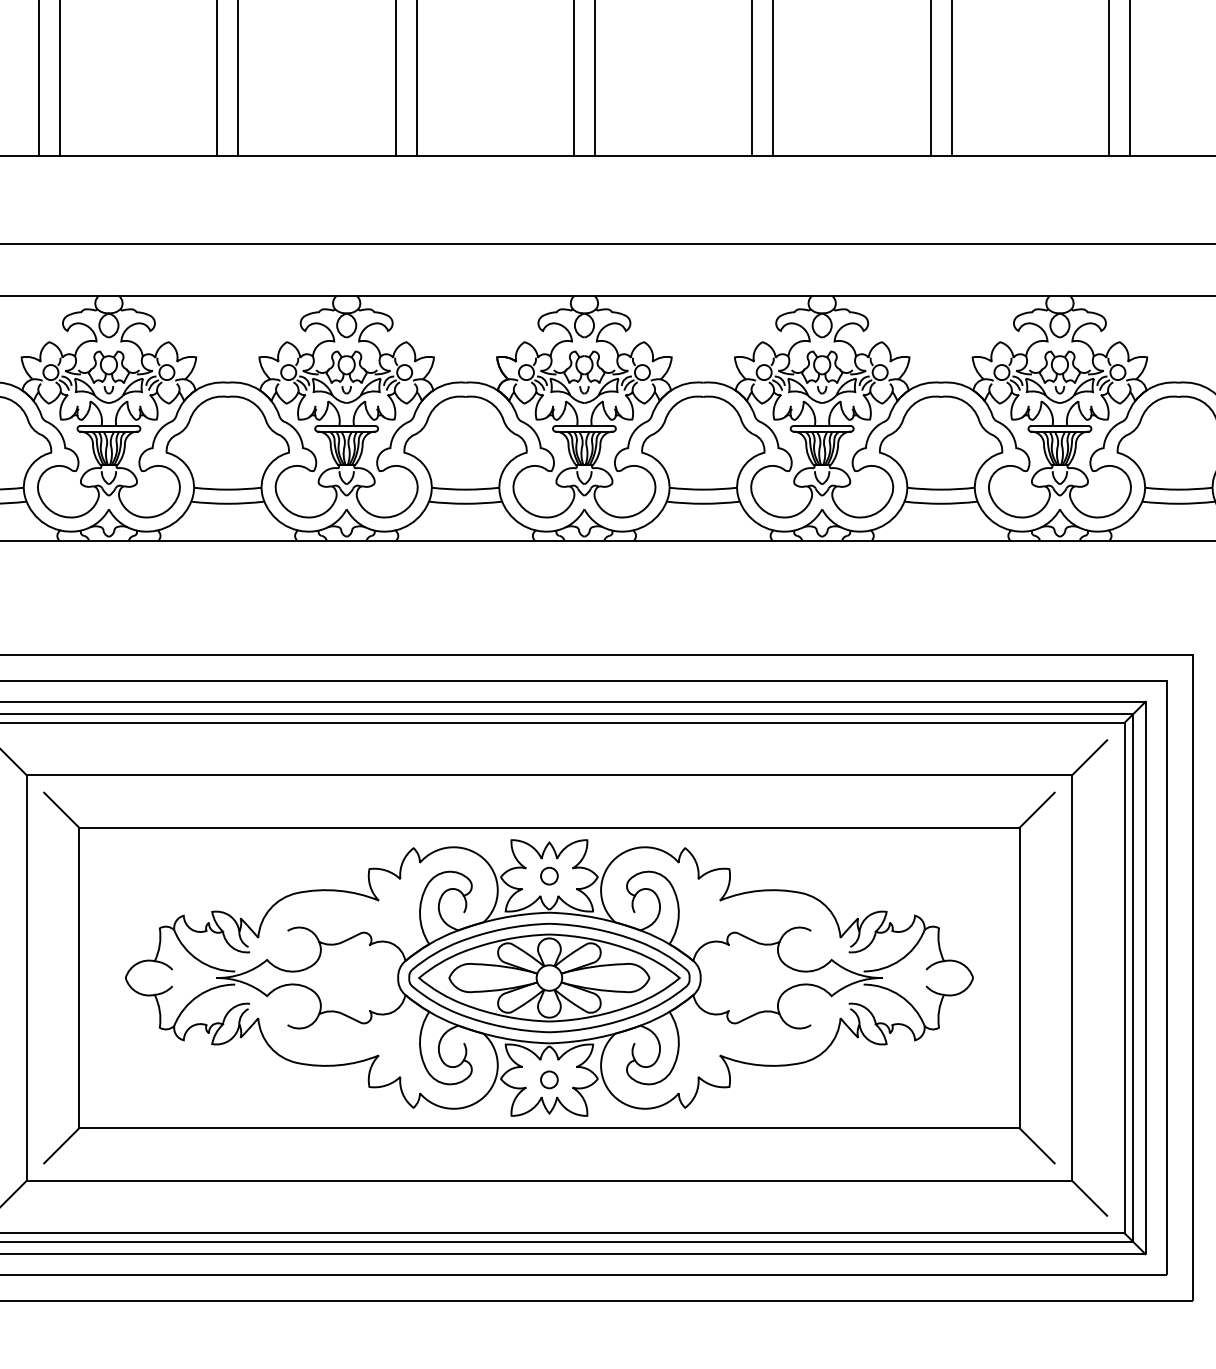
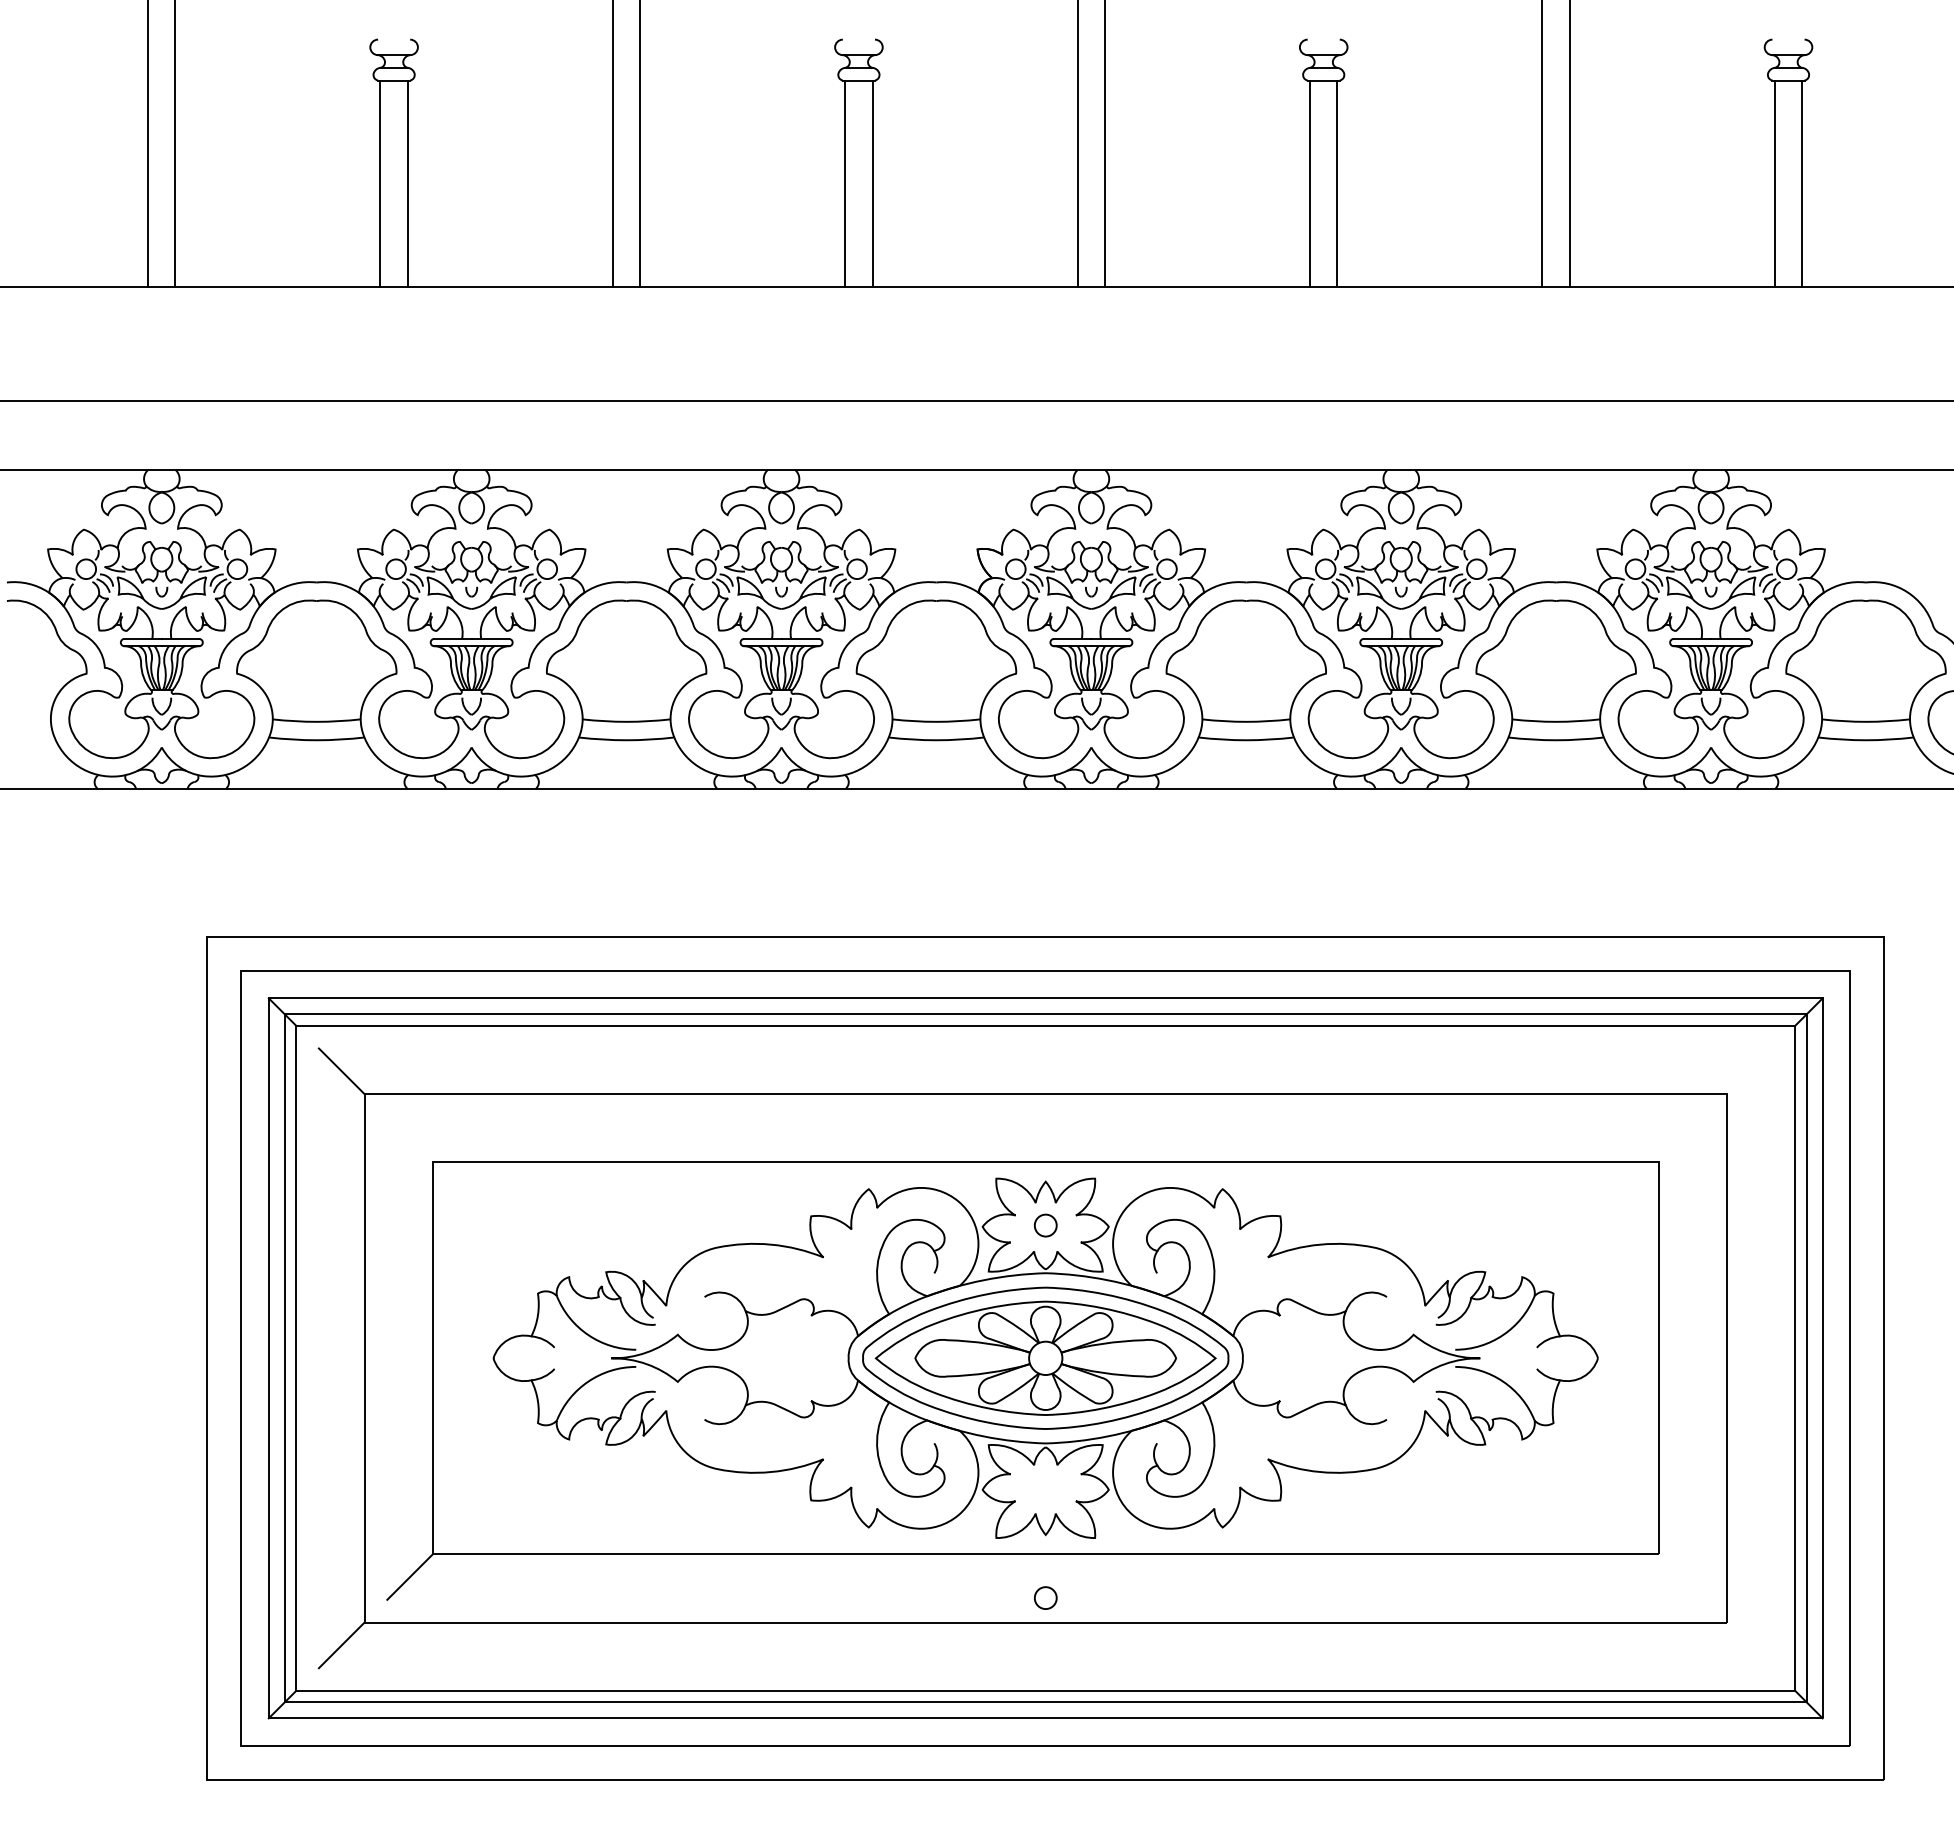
line: (1089, 757) -> (1749, 1071), removed
line: (61, 810) -> (409, 1139), removed
line: (1037, 810) -> (1681, 1139), removed
circle: (549, 1079) -> (1045, 1597), moved
line: (1037, 1145) -> (1681, 1576), removed
line: (1089, 1198) -> (1749, 1645), removed

